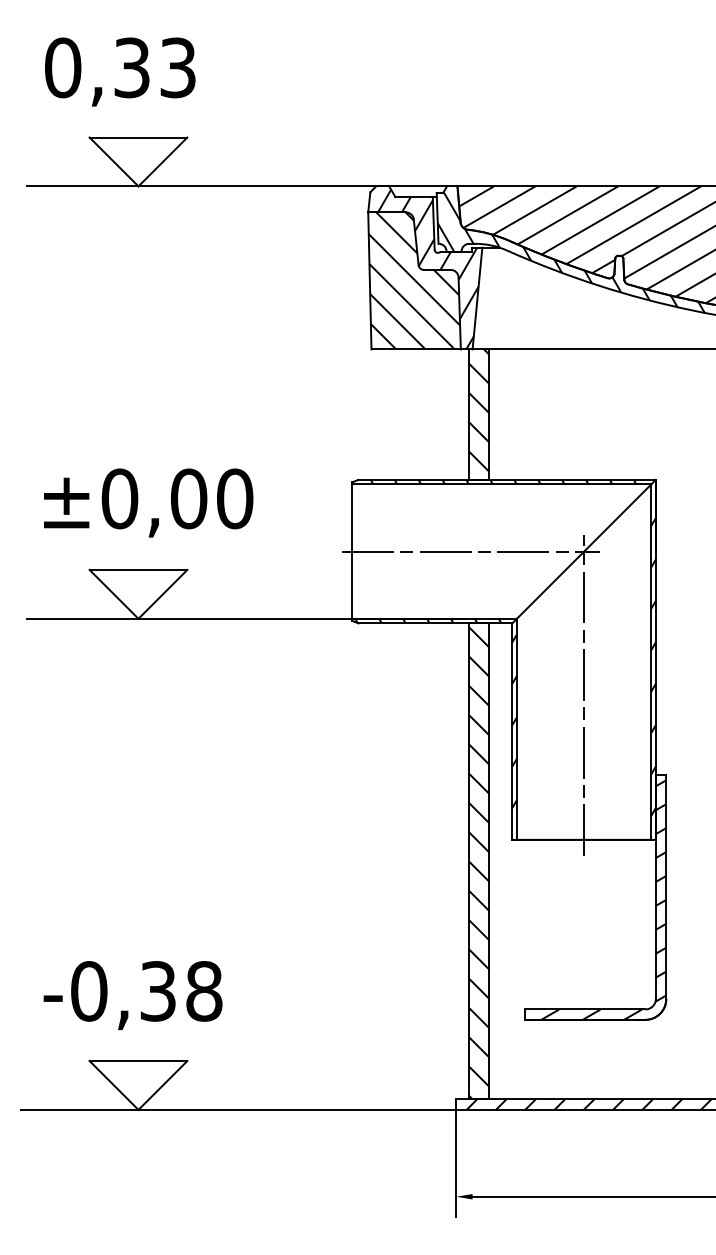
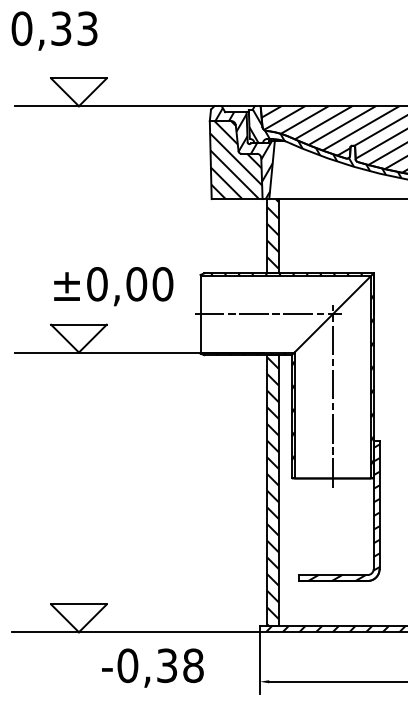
text: (120, 70) -> (54, 30), moved
text: (148, 502) -> (113, 286), moved
text: (132, 994) -> (152, 667), moved

